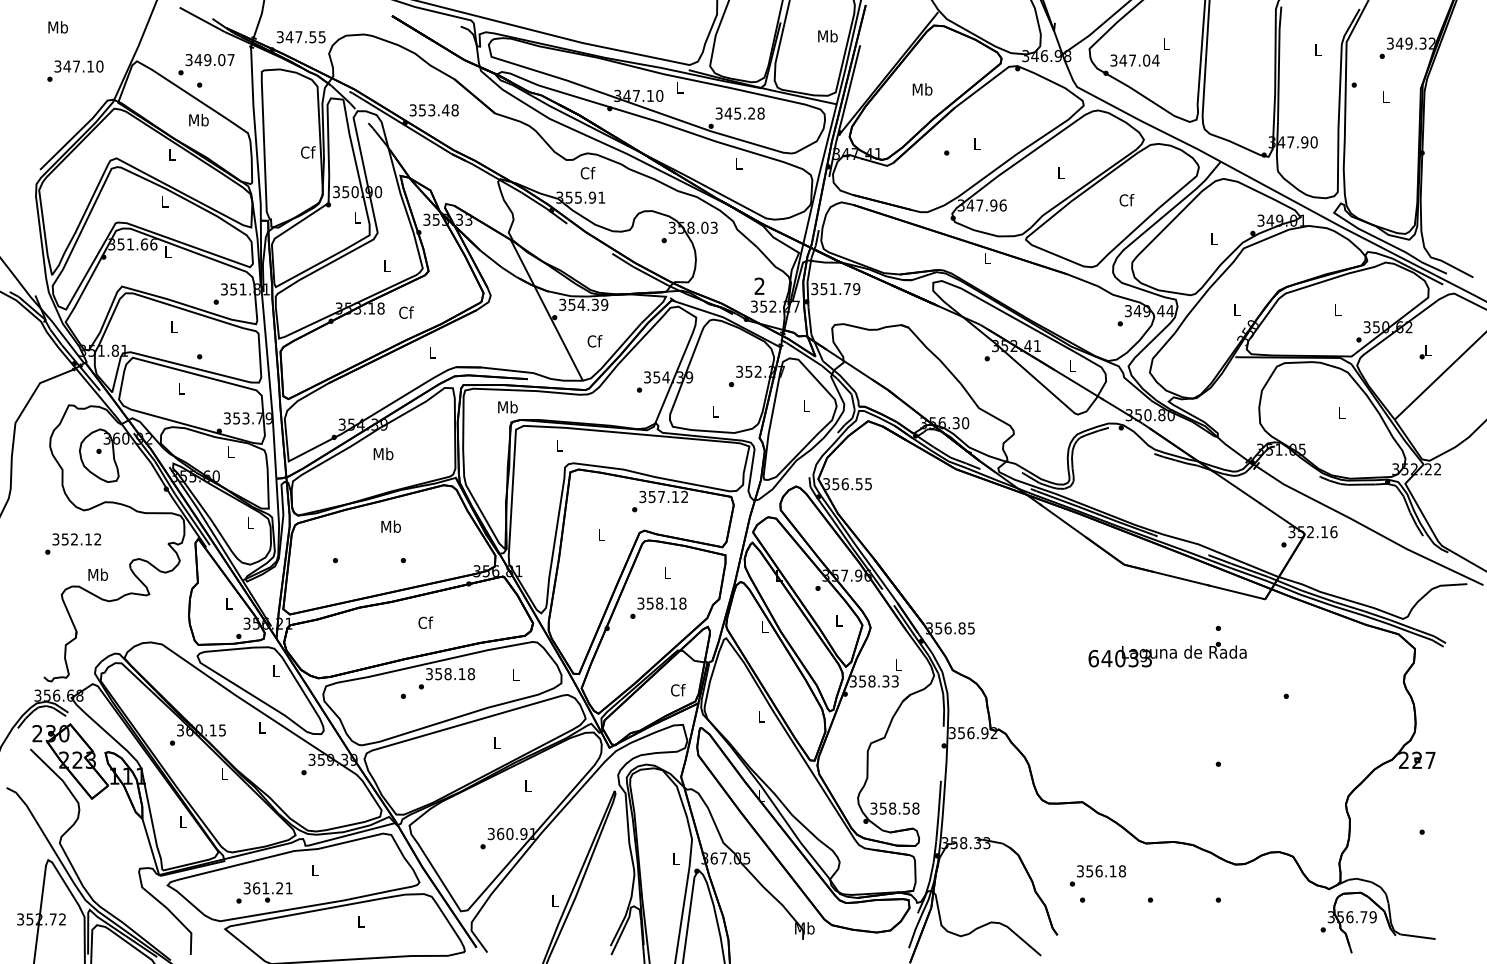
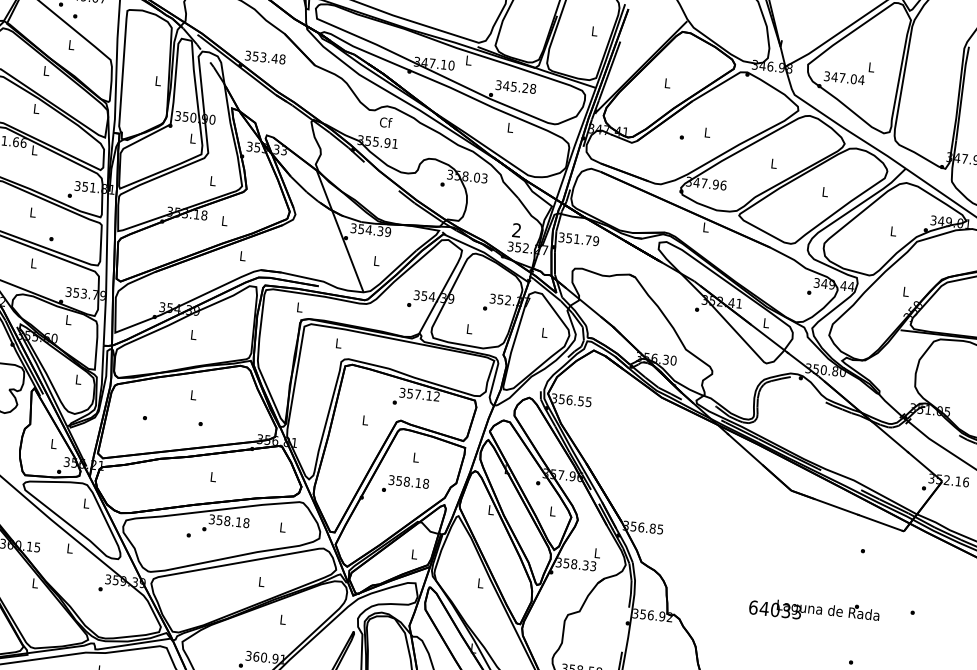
text: (827, 36) -> (594, 31), Mb -> L
text: (922, 89) -> (667, 83), Mb -> L
text: (198, 119) -> (71, 44), Mb -> L
text: (308, 152) -> (158, 81), Cf -> L
text: (1126, 200) -> (825, 192), Cf -> L
text: (406, 312) -> (224, 220), Cf -> L
text: (594, 341) -> (376, 261), Cf -> L
text: (507, 406) -> (299, 306), Mb -> L
text: (383, 453) -> (193, 334), Mb -> L
text: (390, 526) -> (193, 394), Mb -> L
text: (425, 622) -> (213, 476), Cf -> L
text: (1167, 654) -> (814, 610), moved
text: (678, 690) -> (414, 554), Cf -> L

